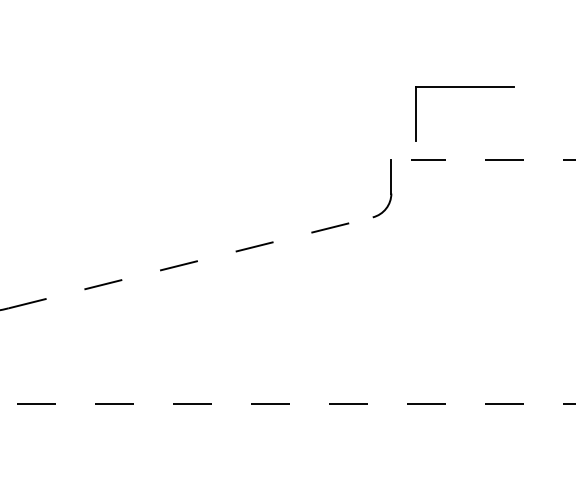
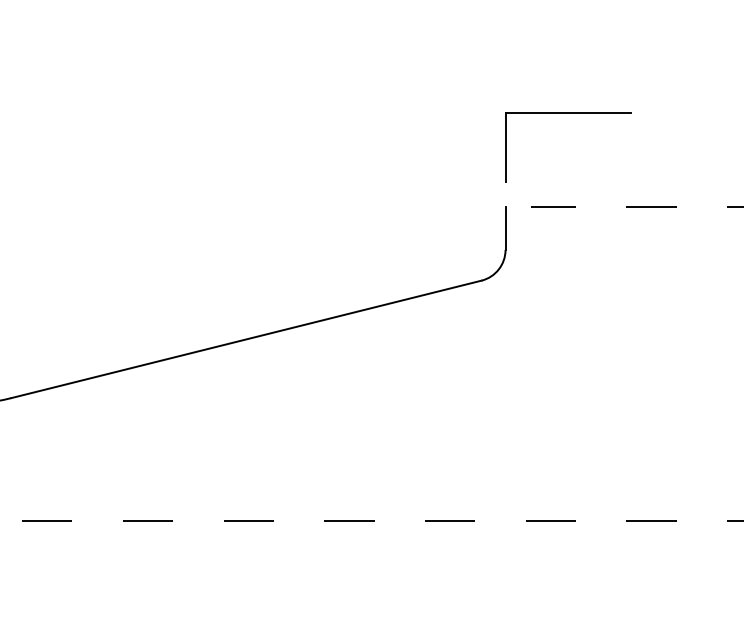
part: (464, 87) -> (567, 112), moved
line: (190, 262) -> (246, 338), dashed -> solid

